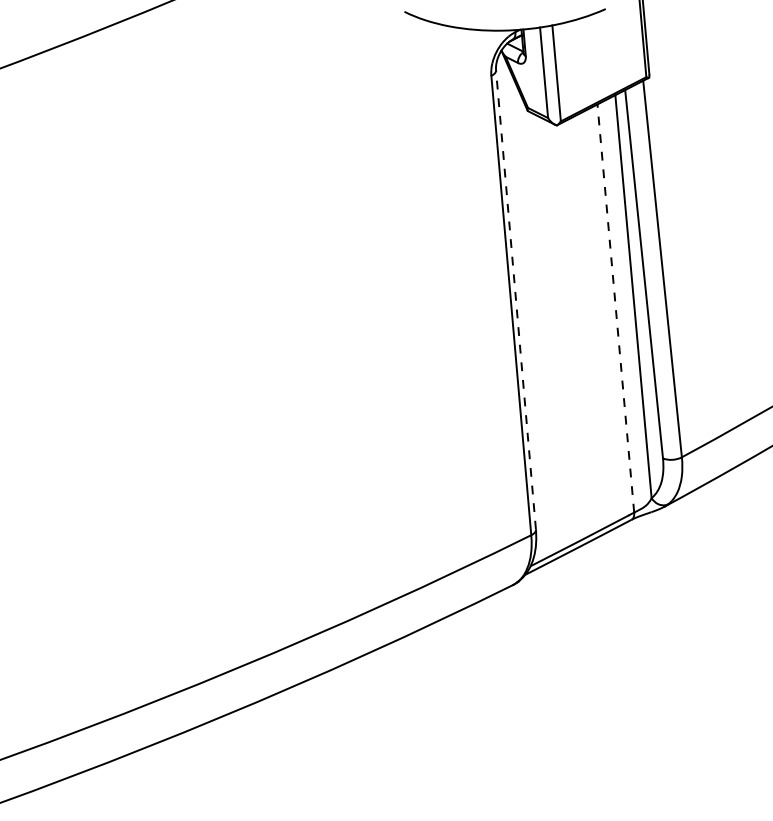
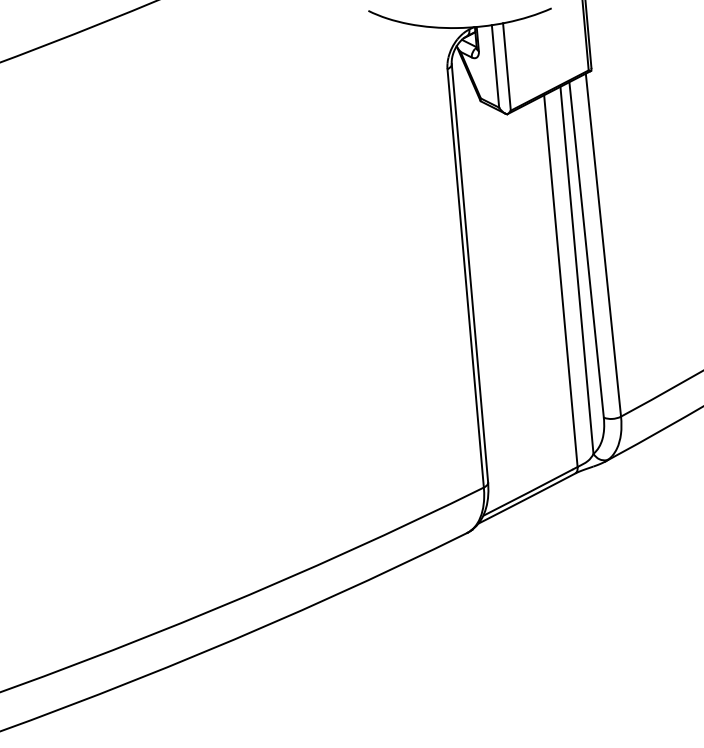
line: (516, 299) -> (470, 272), dashed -> solid
line: (615, 308) -> (560, 281), dashed -> solid

